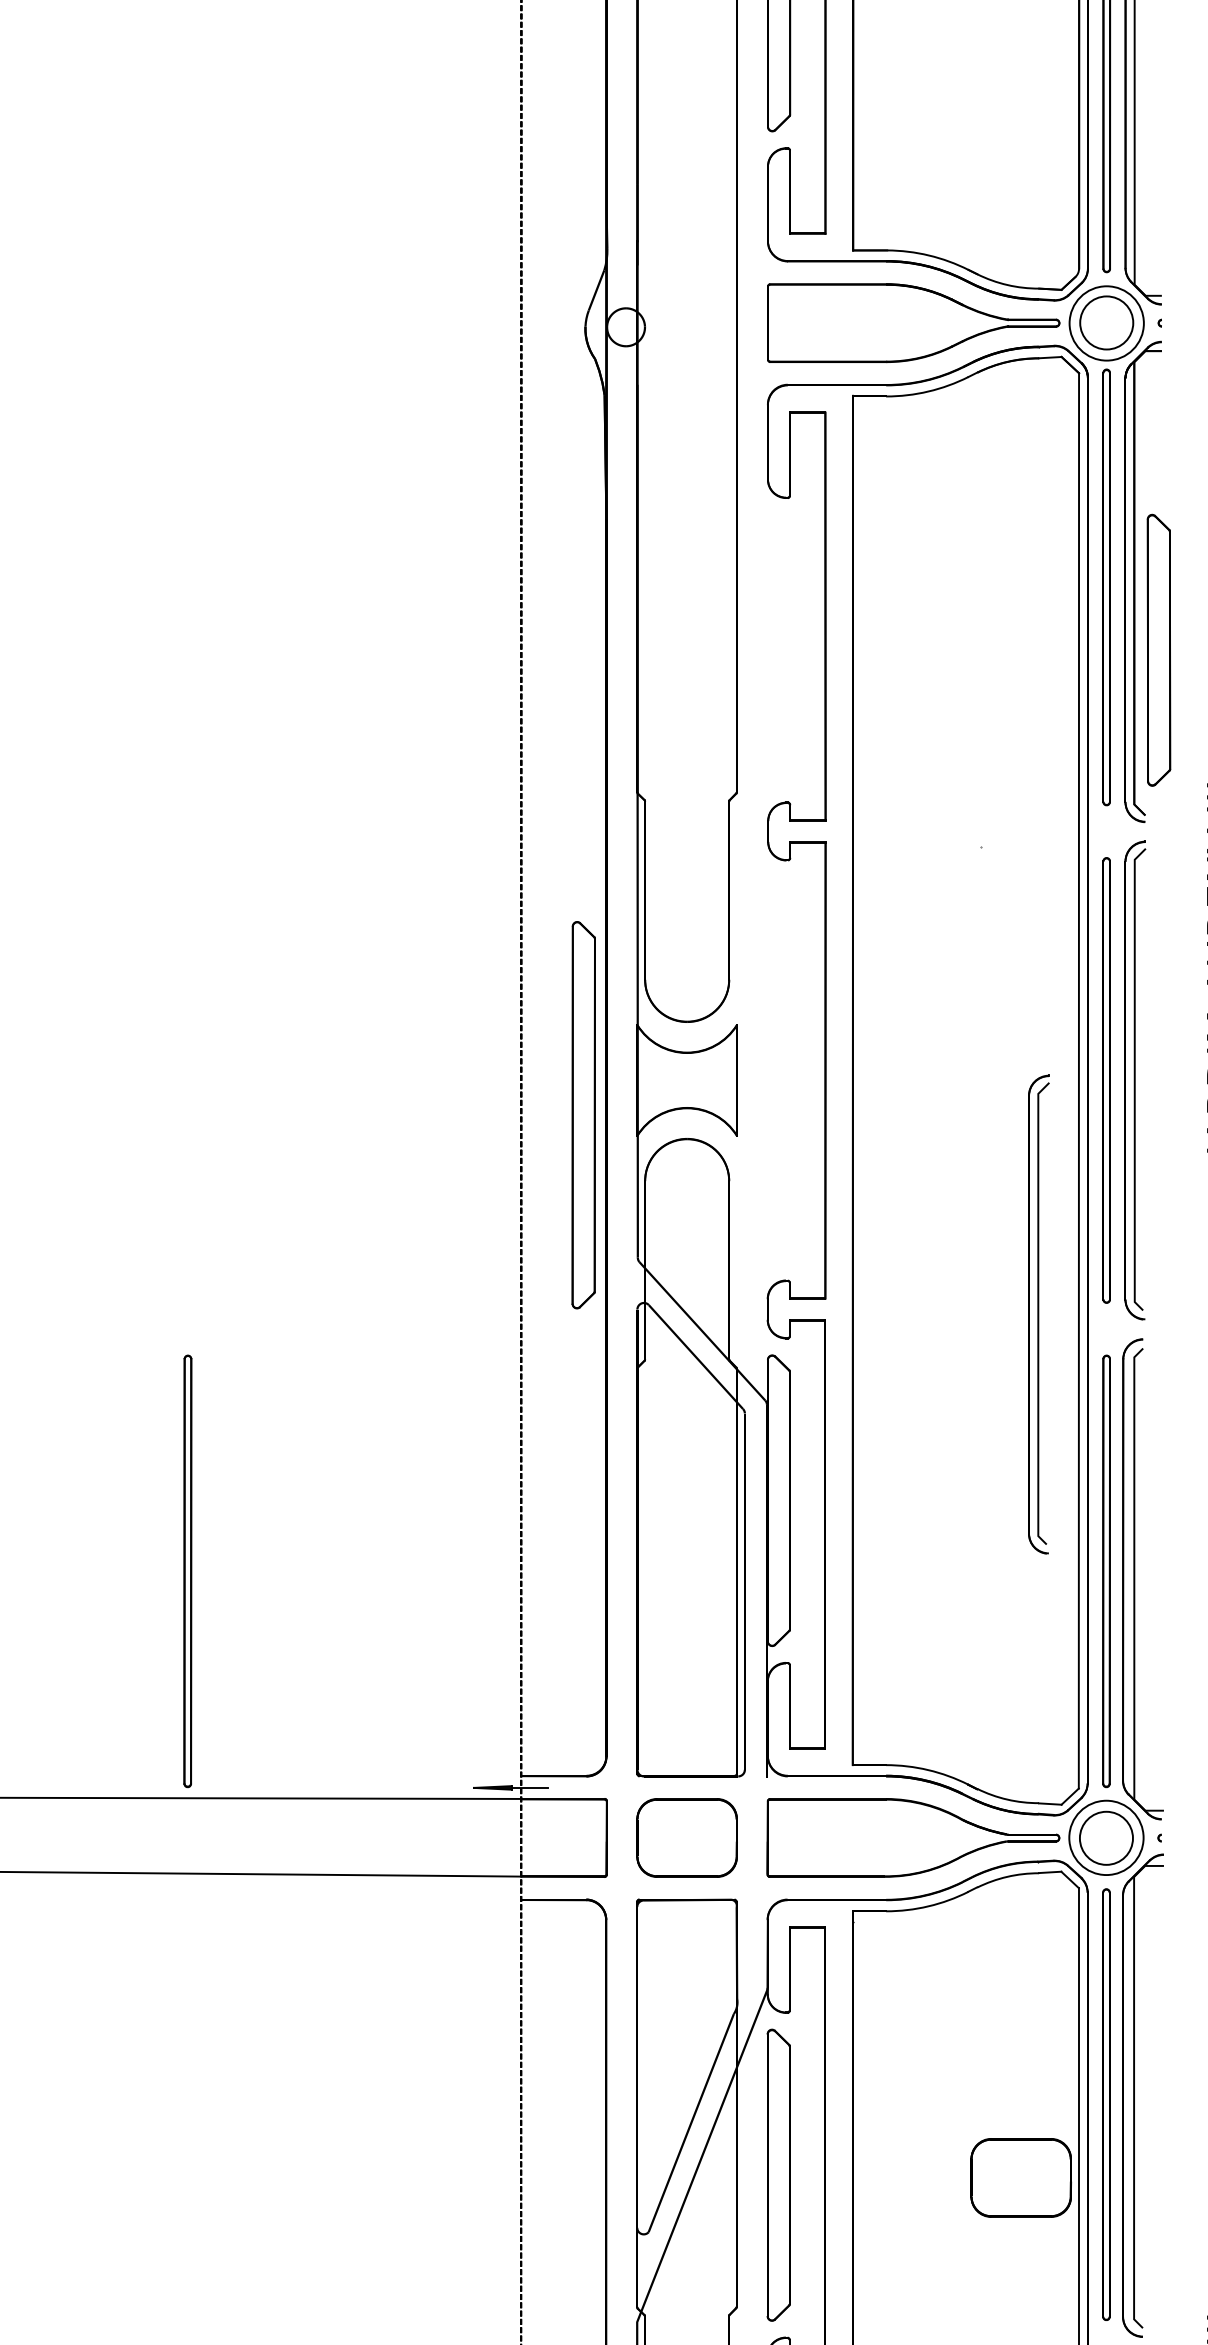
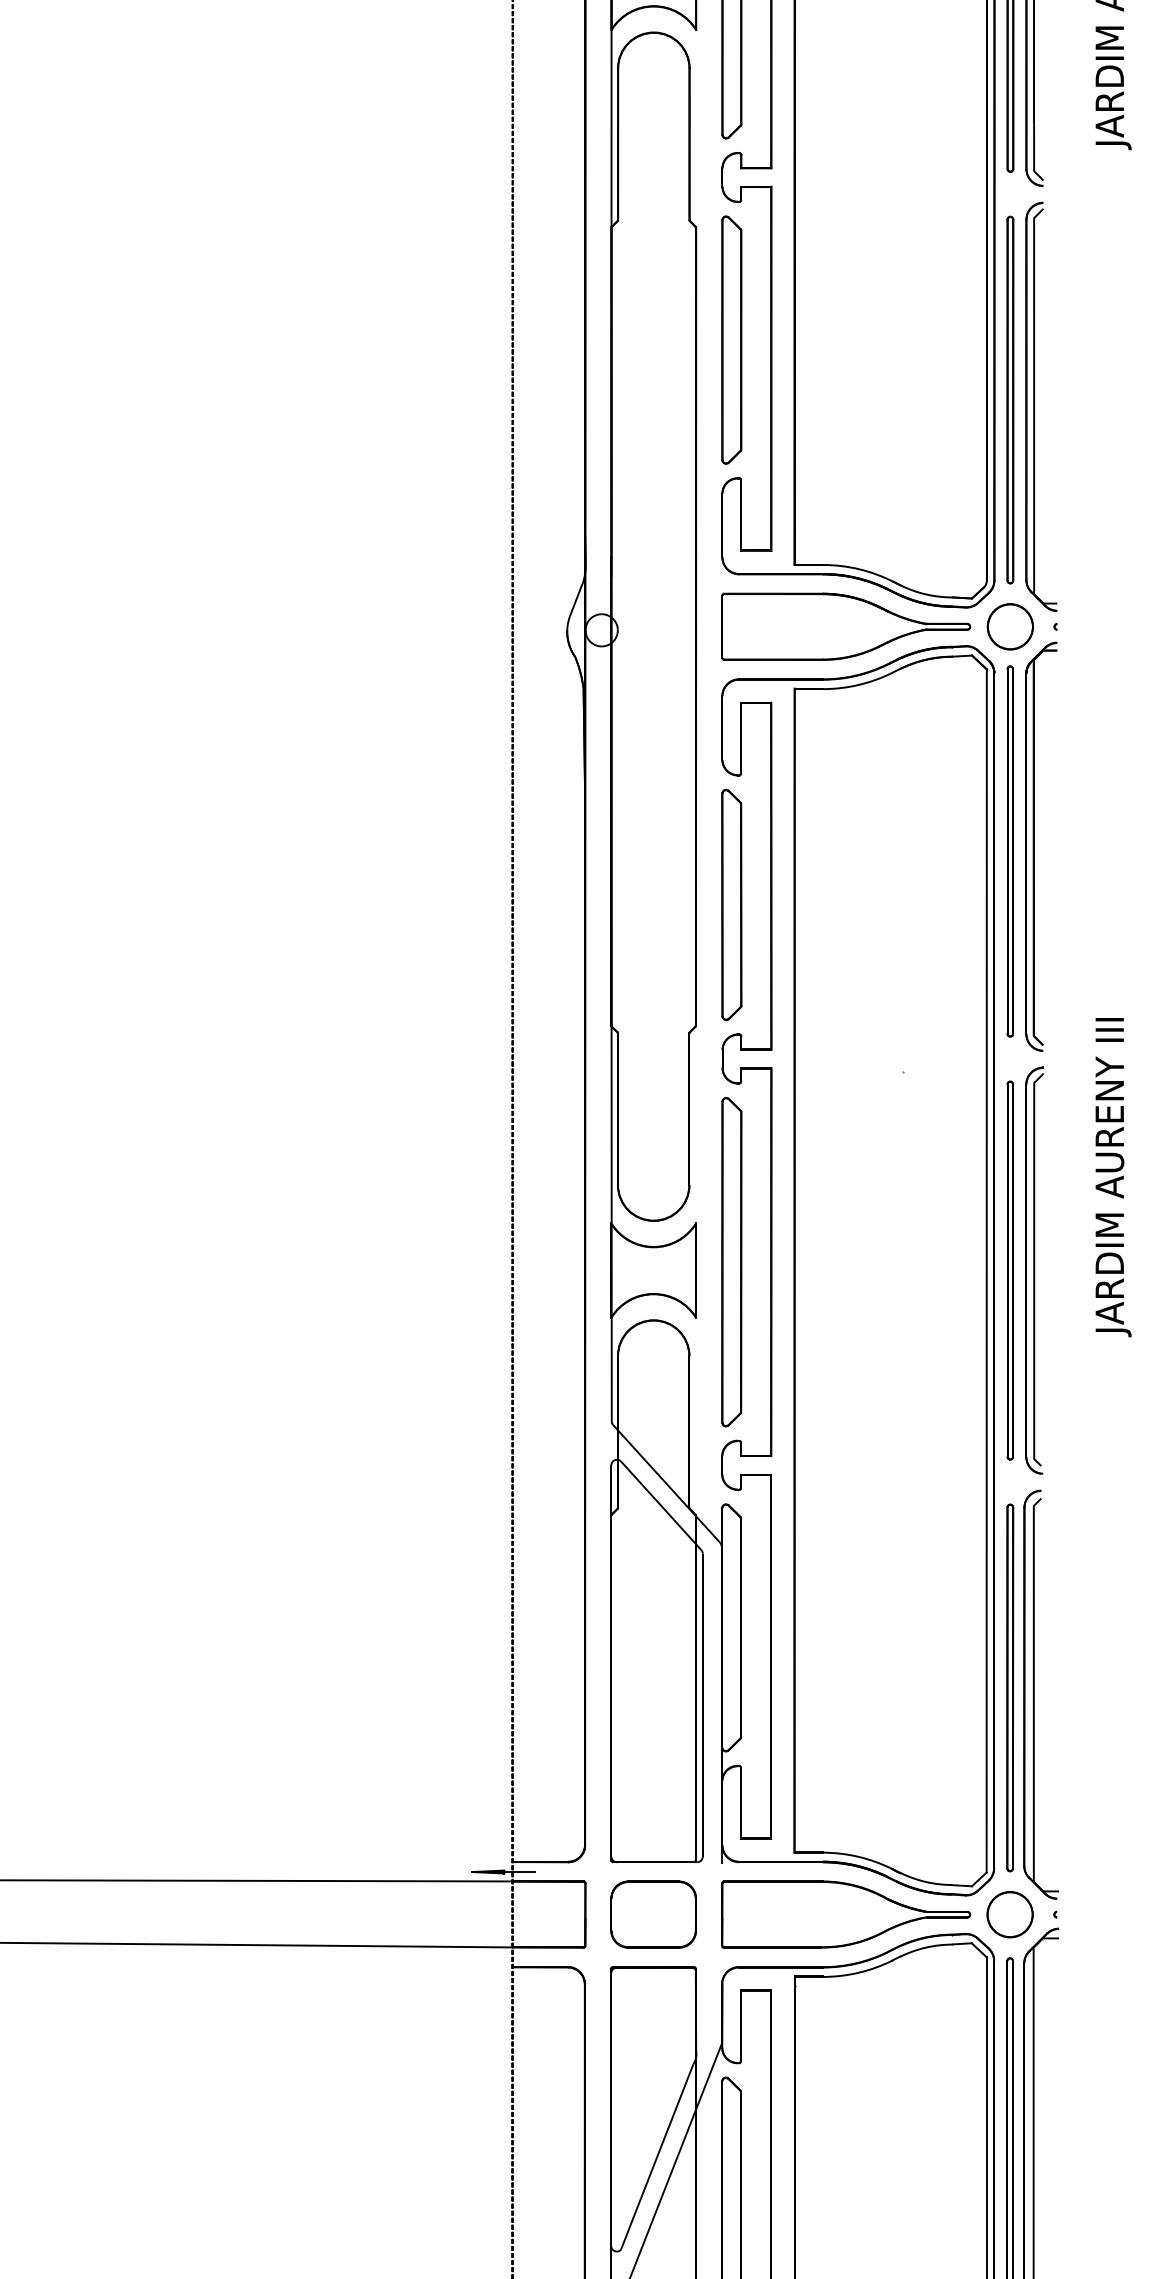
circle: (1105, 322) -> (1009, 626), size x0.71
part: (1158, 649) -> (731, 904), moved
part: (583, 1115) -> (731, 1262), moved
part: (1038, 1314) -> (952, 1469), removed
part: (188, 1570) -> (229, 1687), removed
circle: (1105, 1837) -> (1009, 1914), size x0.71
part: (1020, 2177) -> (937, 2203), removed

